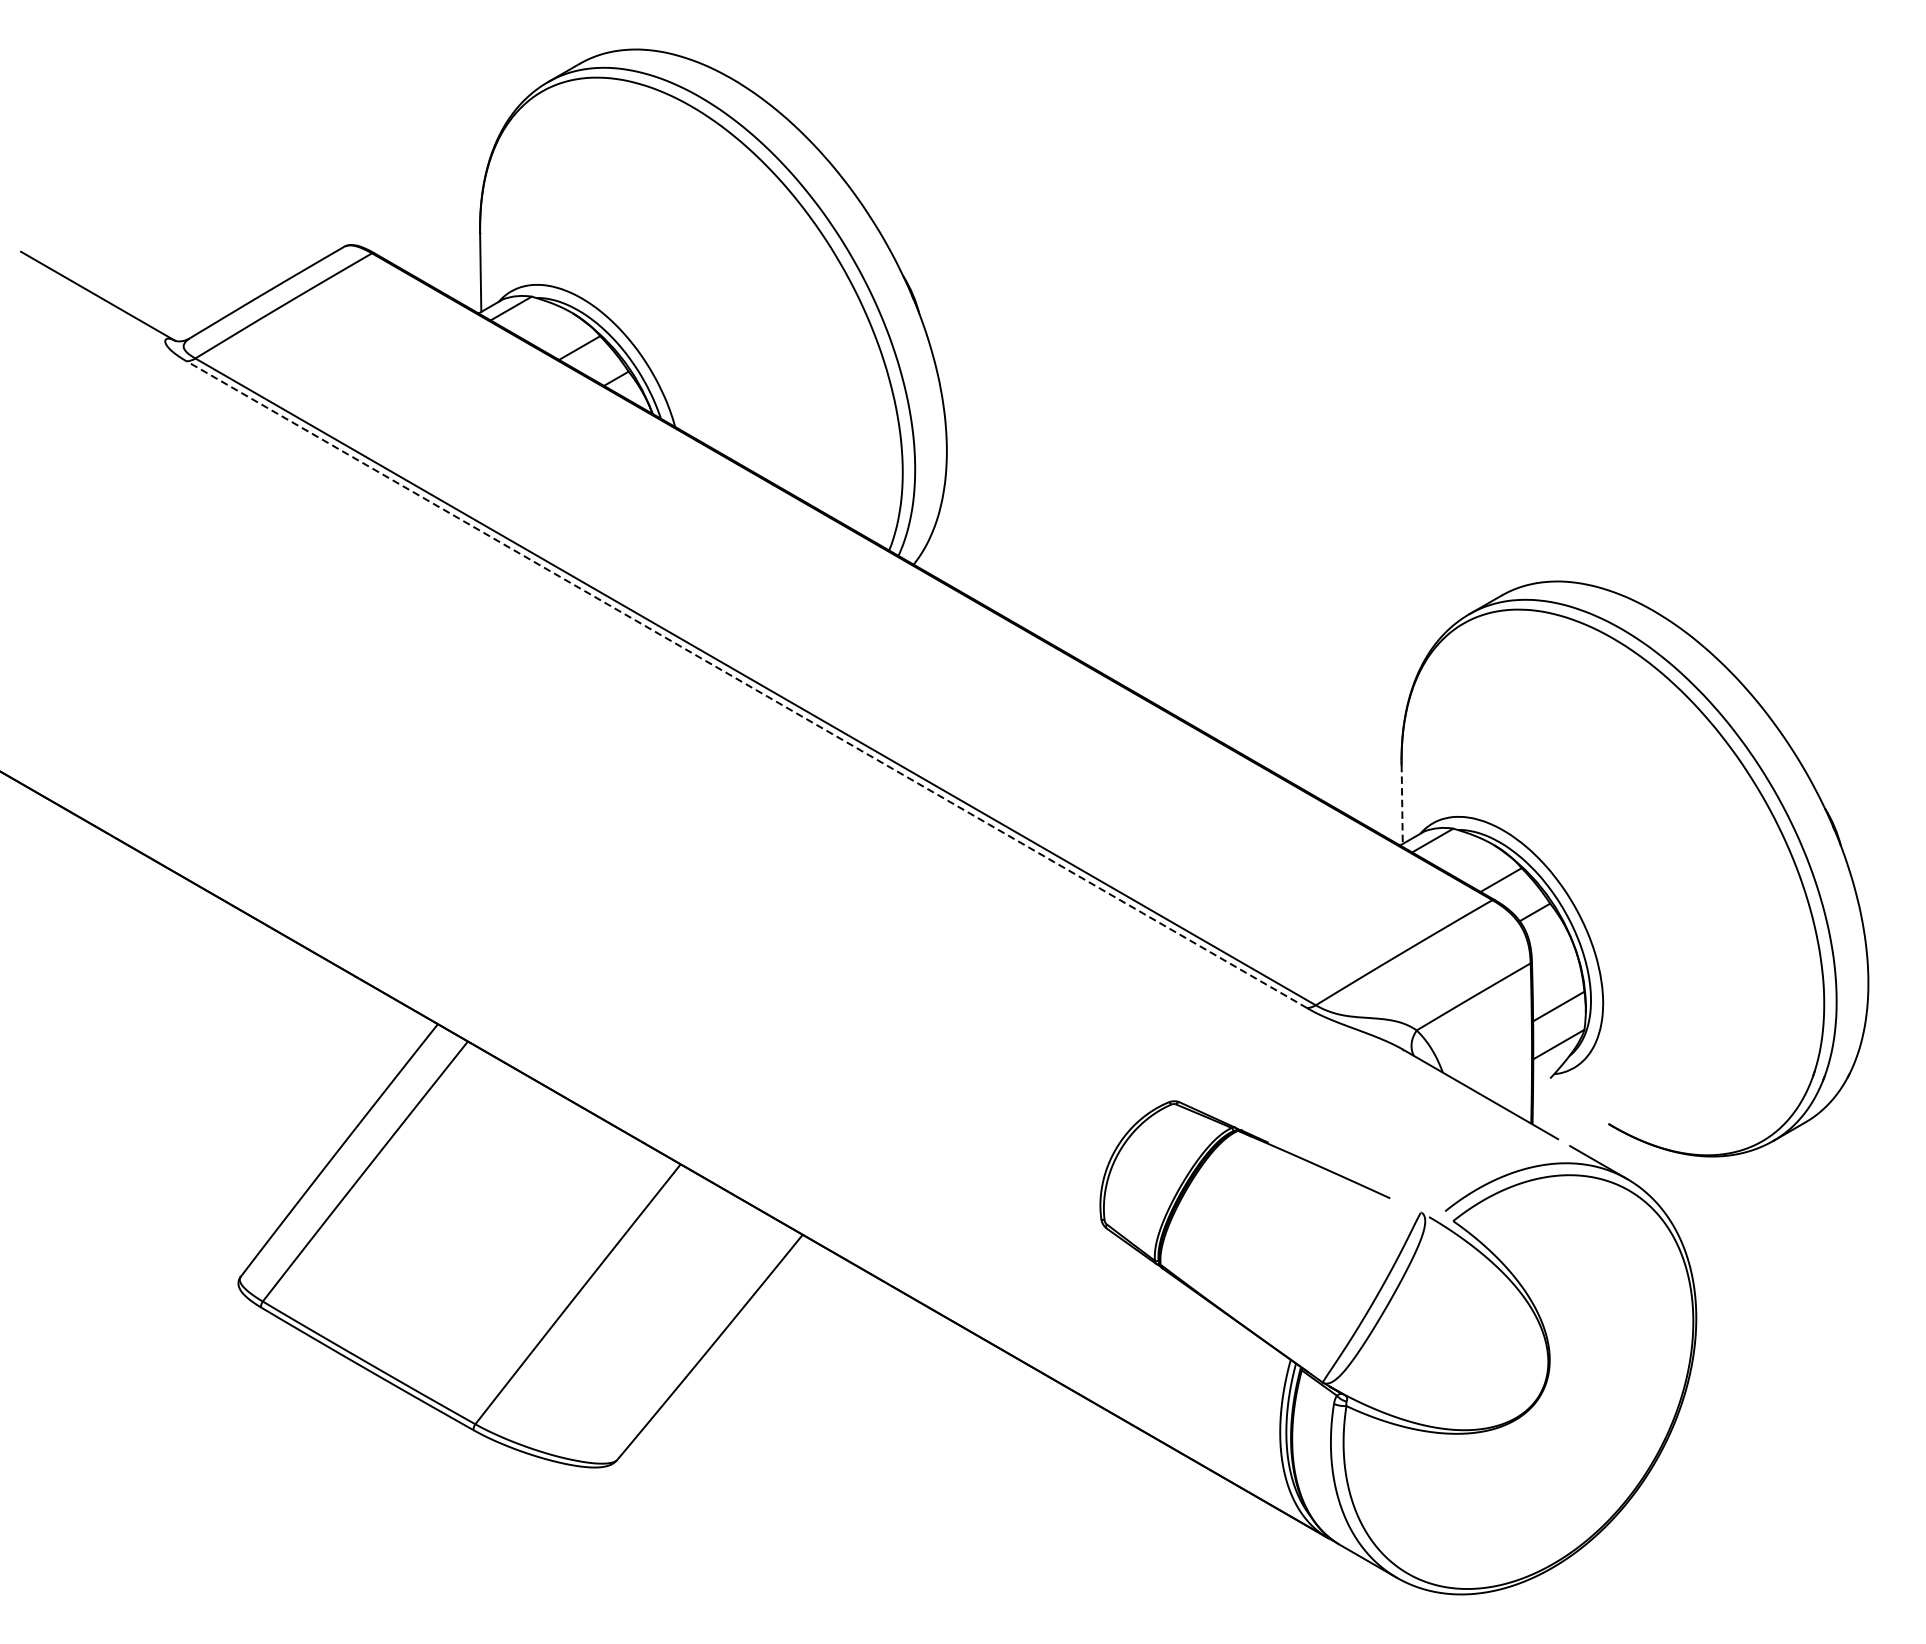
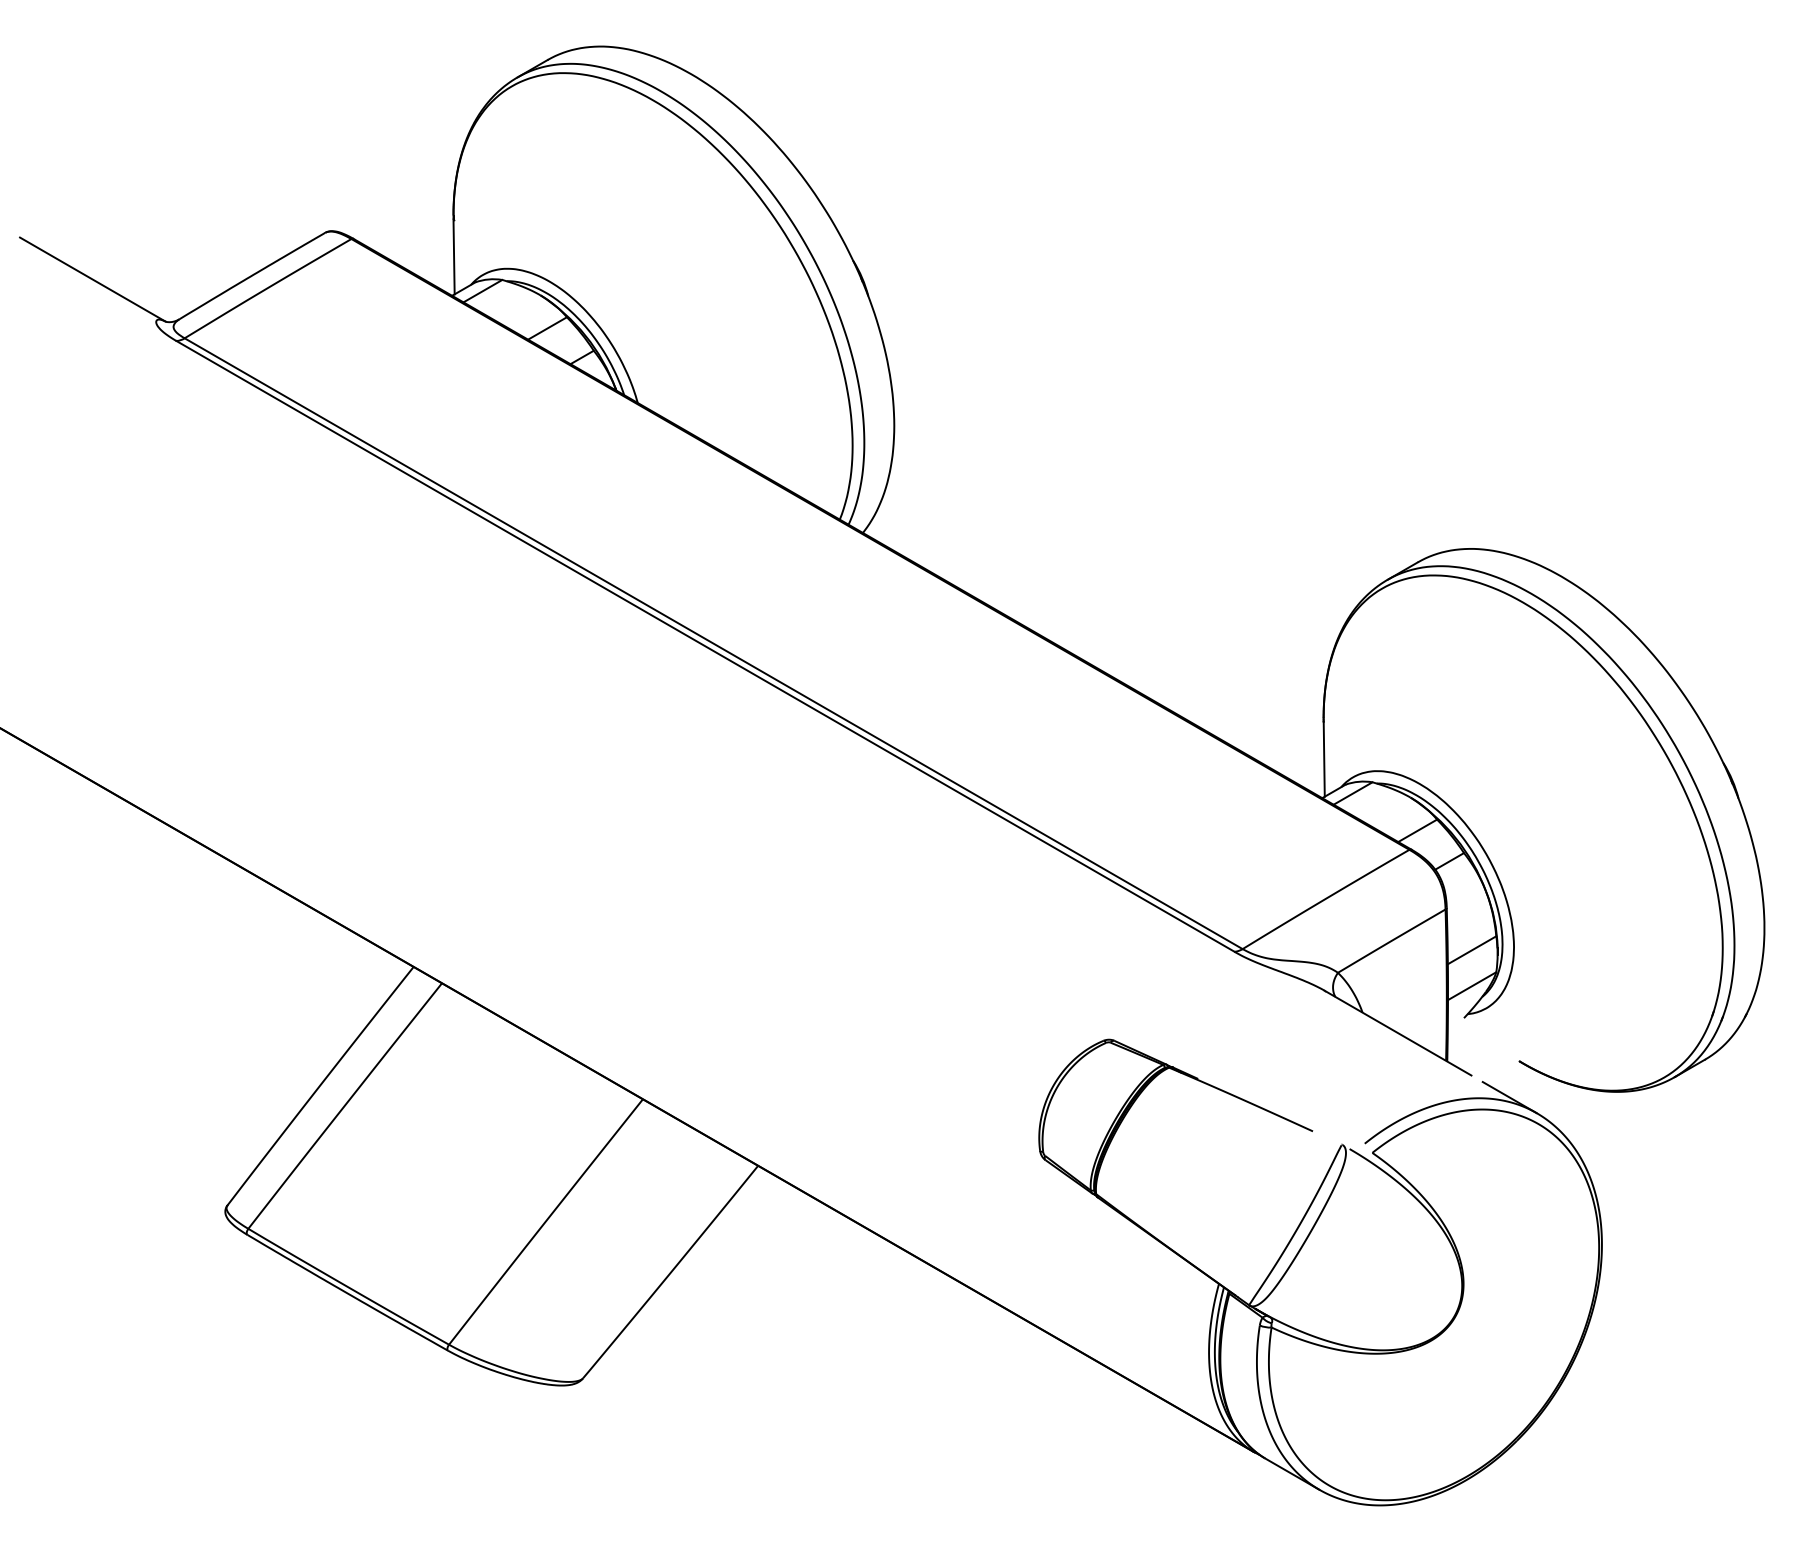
line: (746, 684) -> (705, 646), dashed -> solid
line: (1402, 804) -> (1324, 759), dashed -> solid

